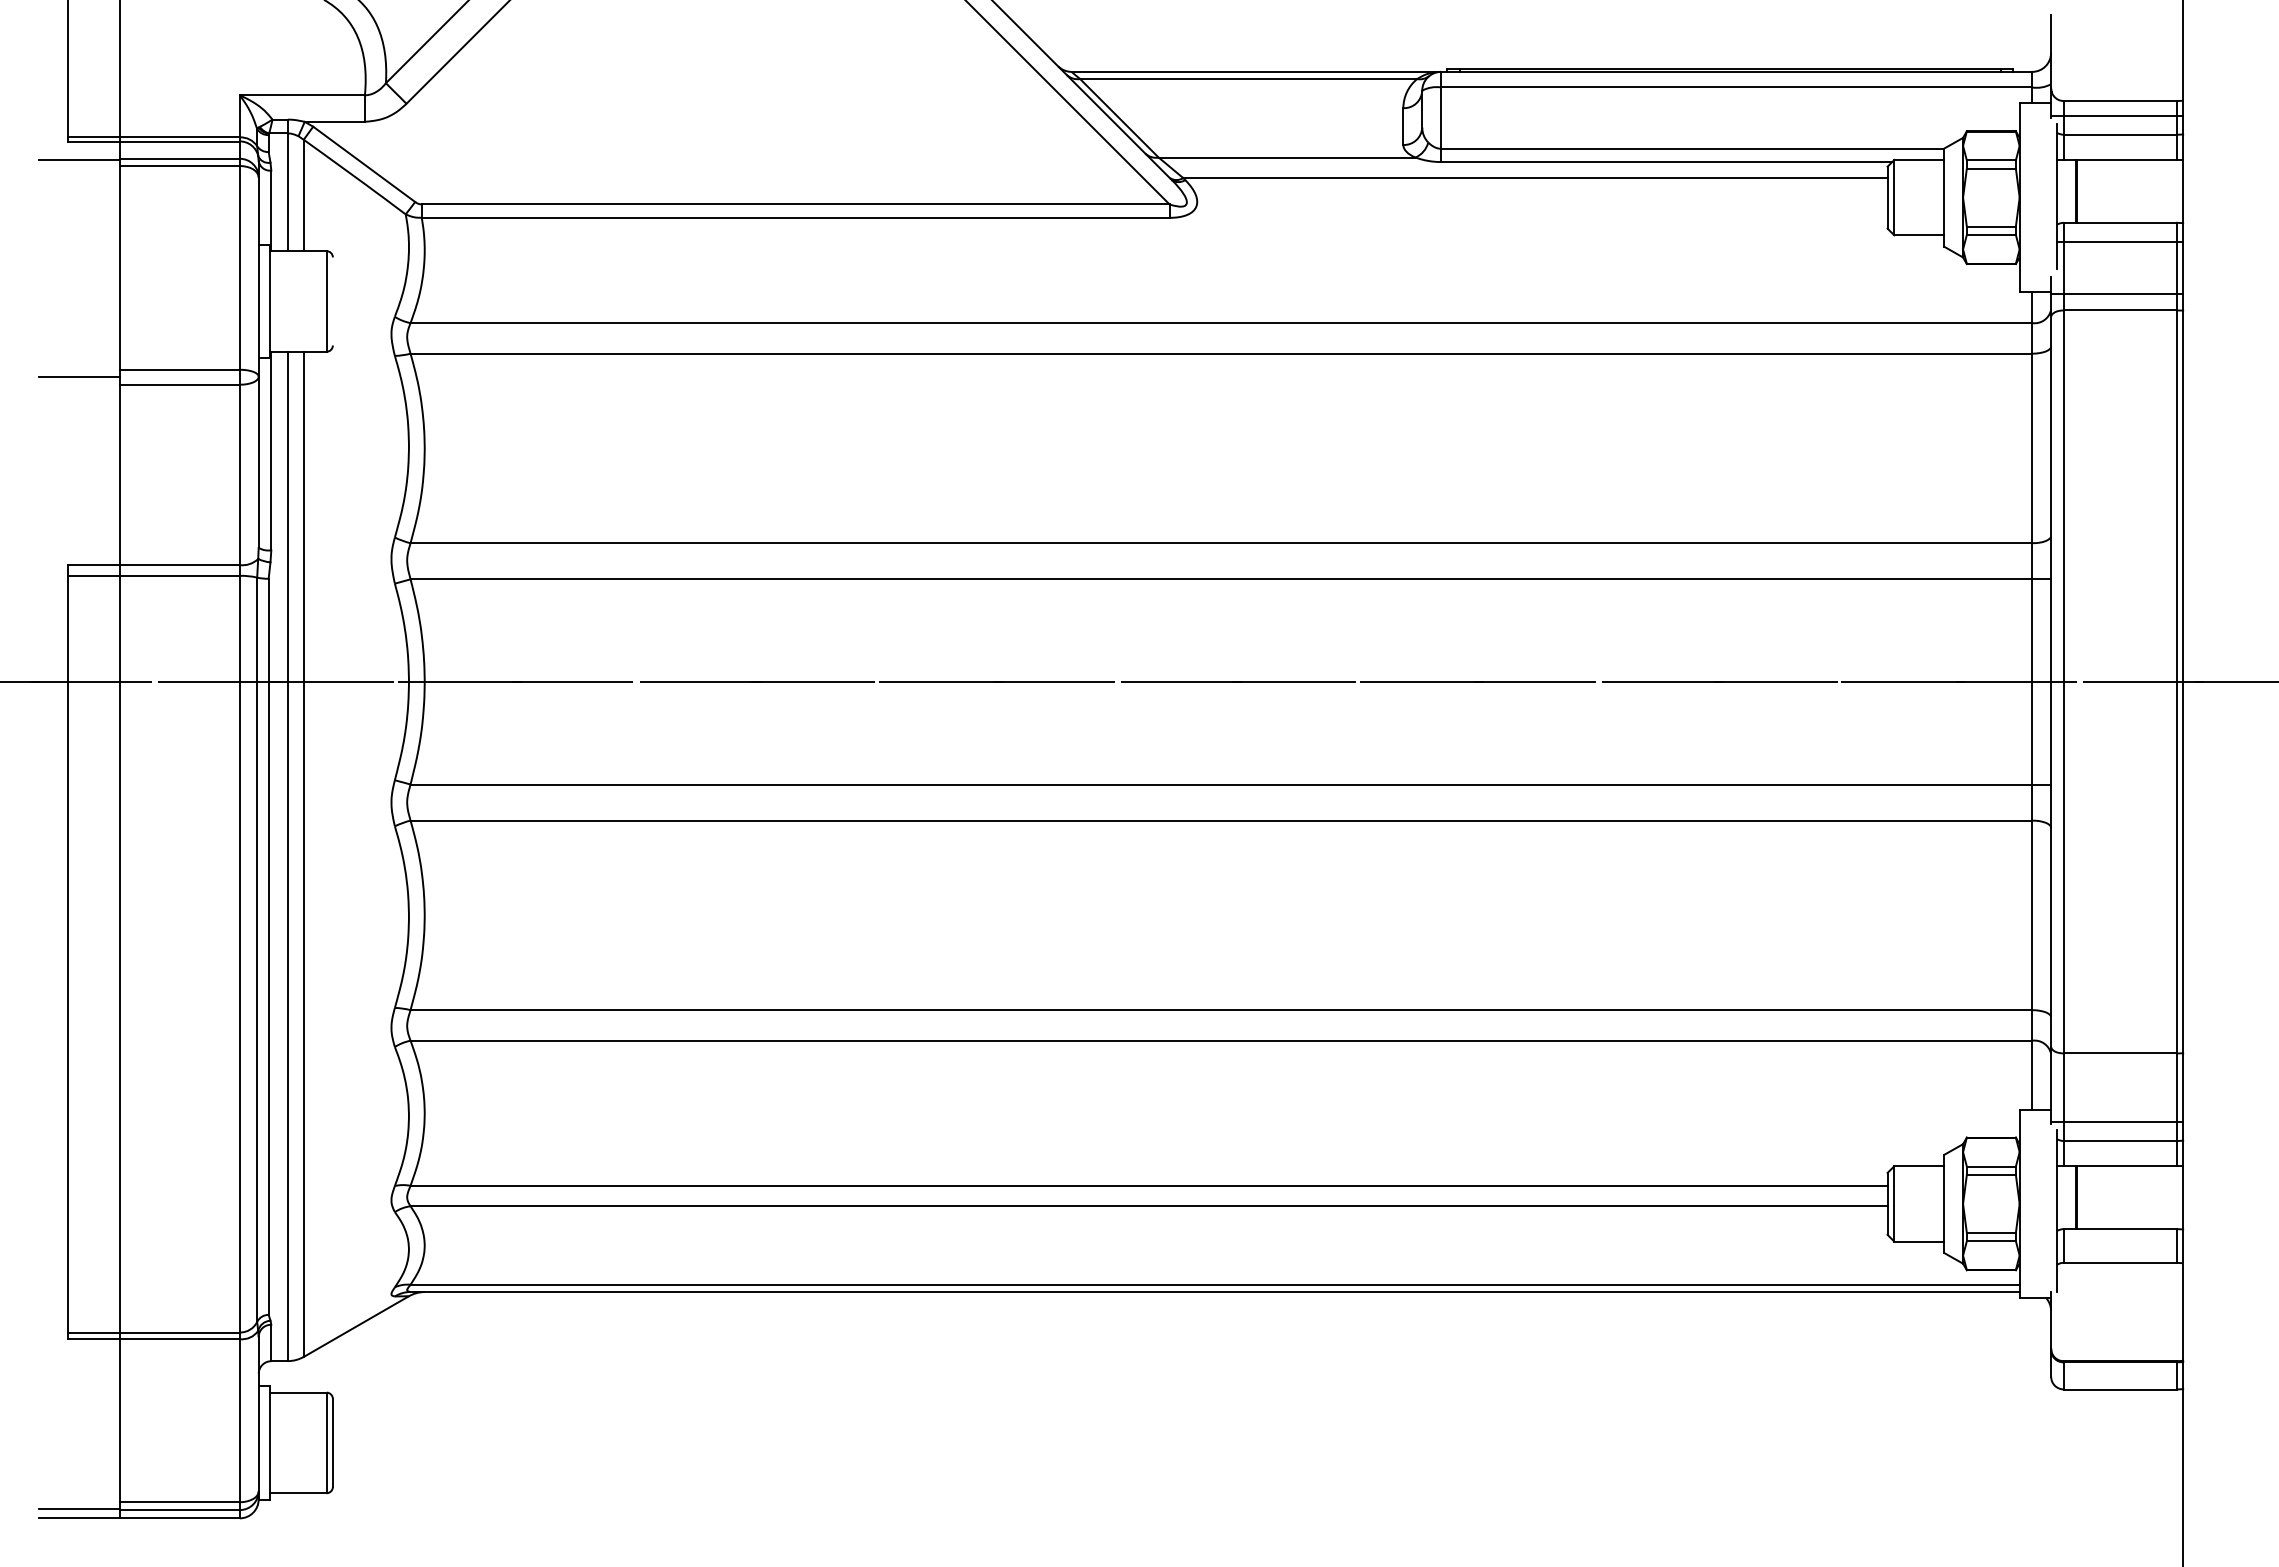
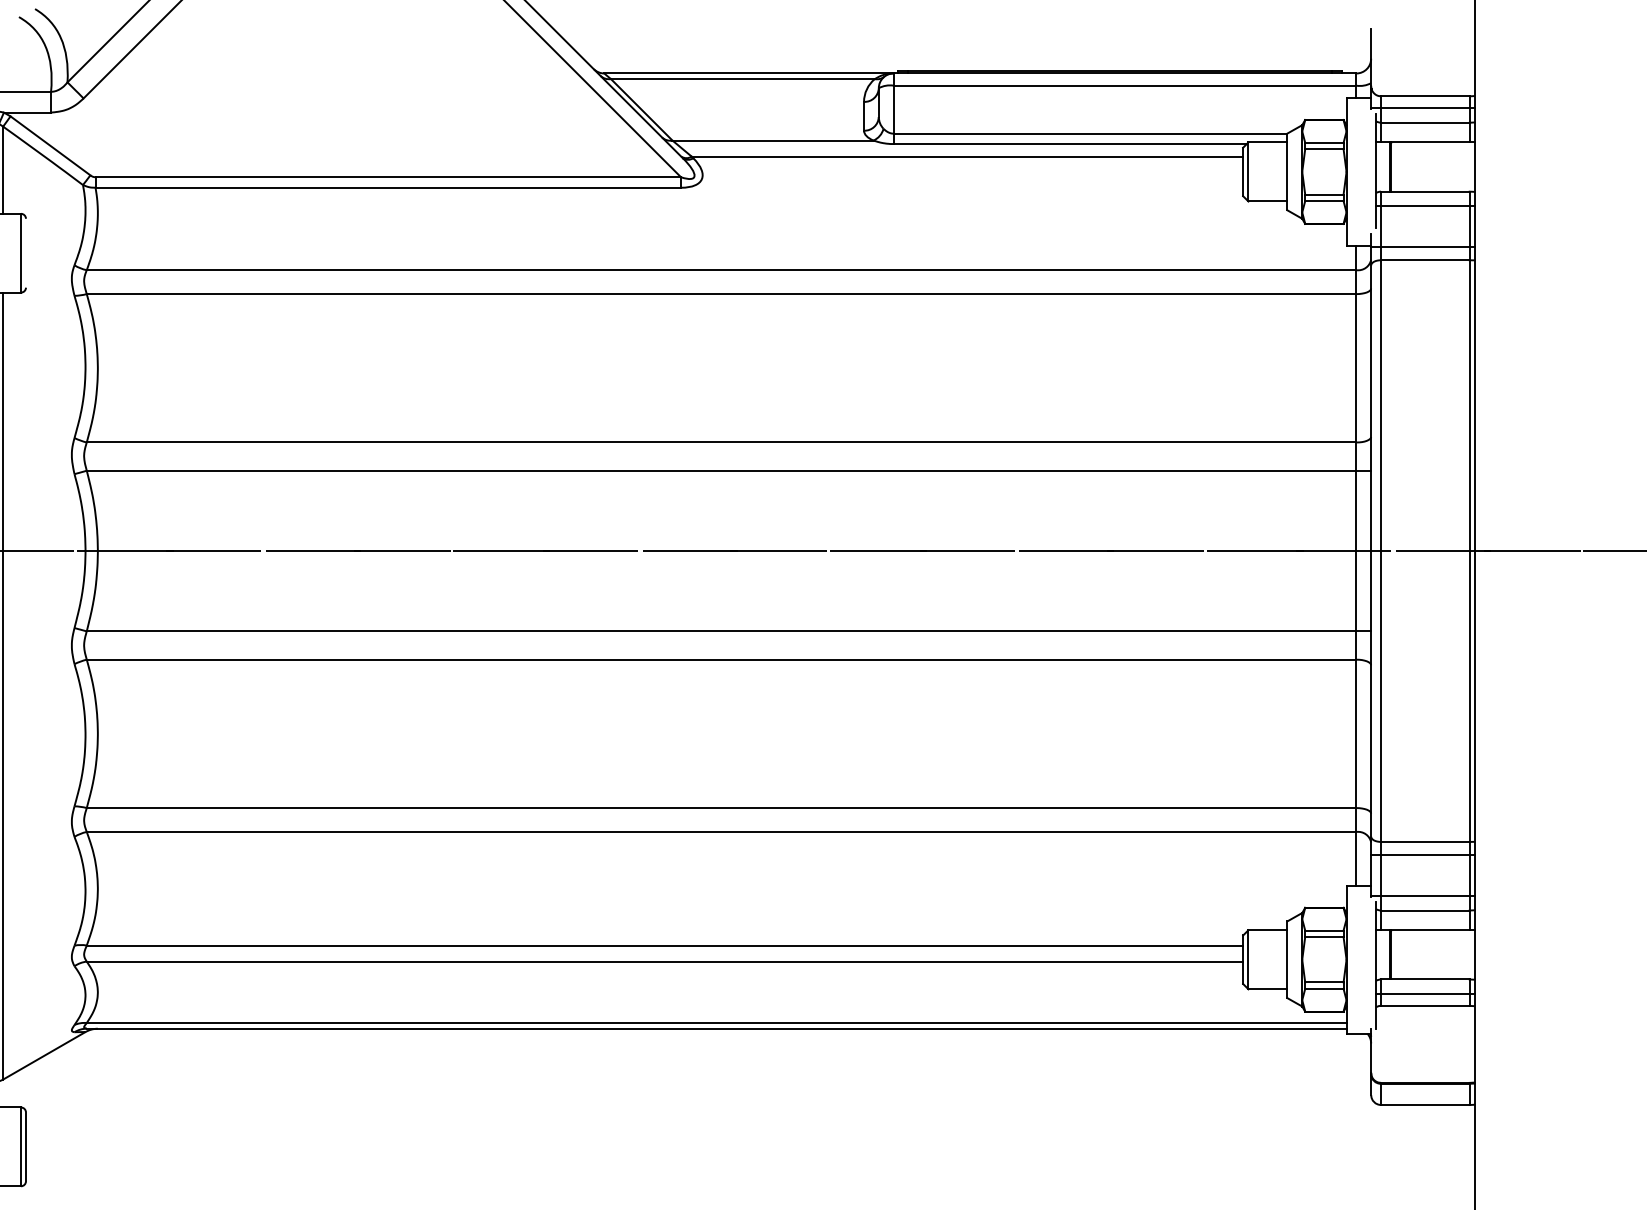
line: (2117, 1069) -> (1423, 854), added
line: (2120, 1248) -> (1425, 994), added

